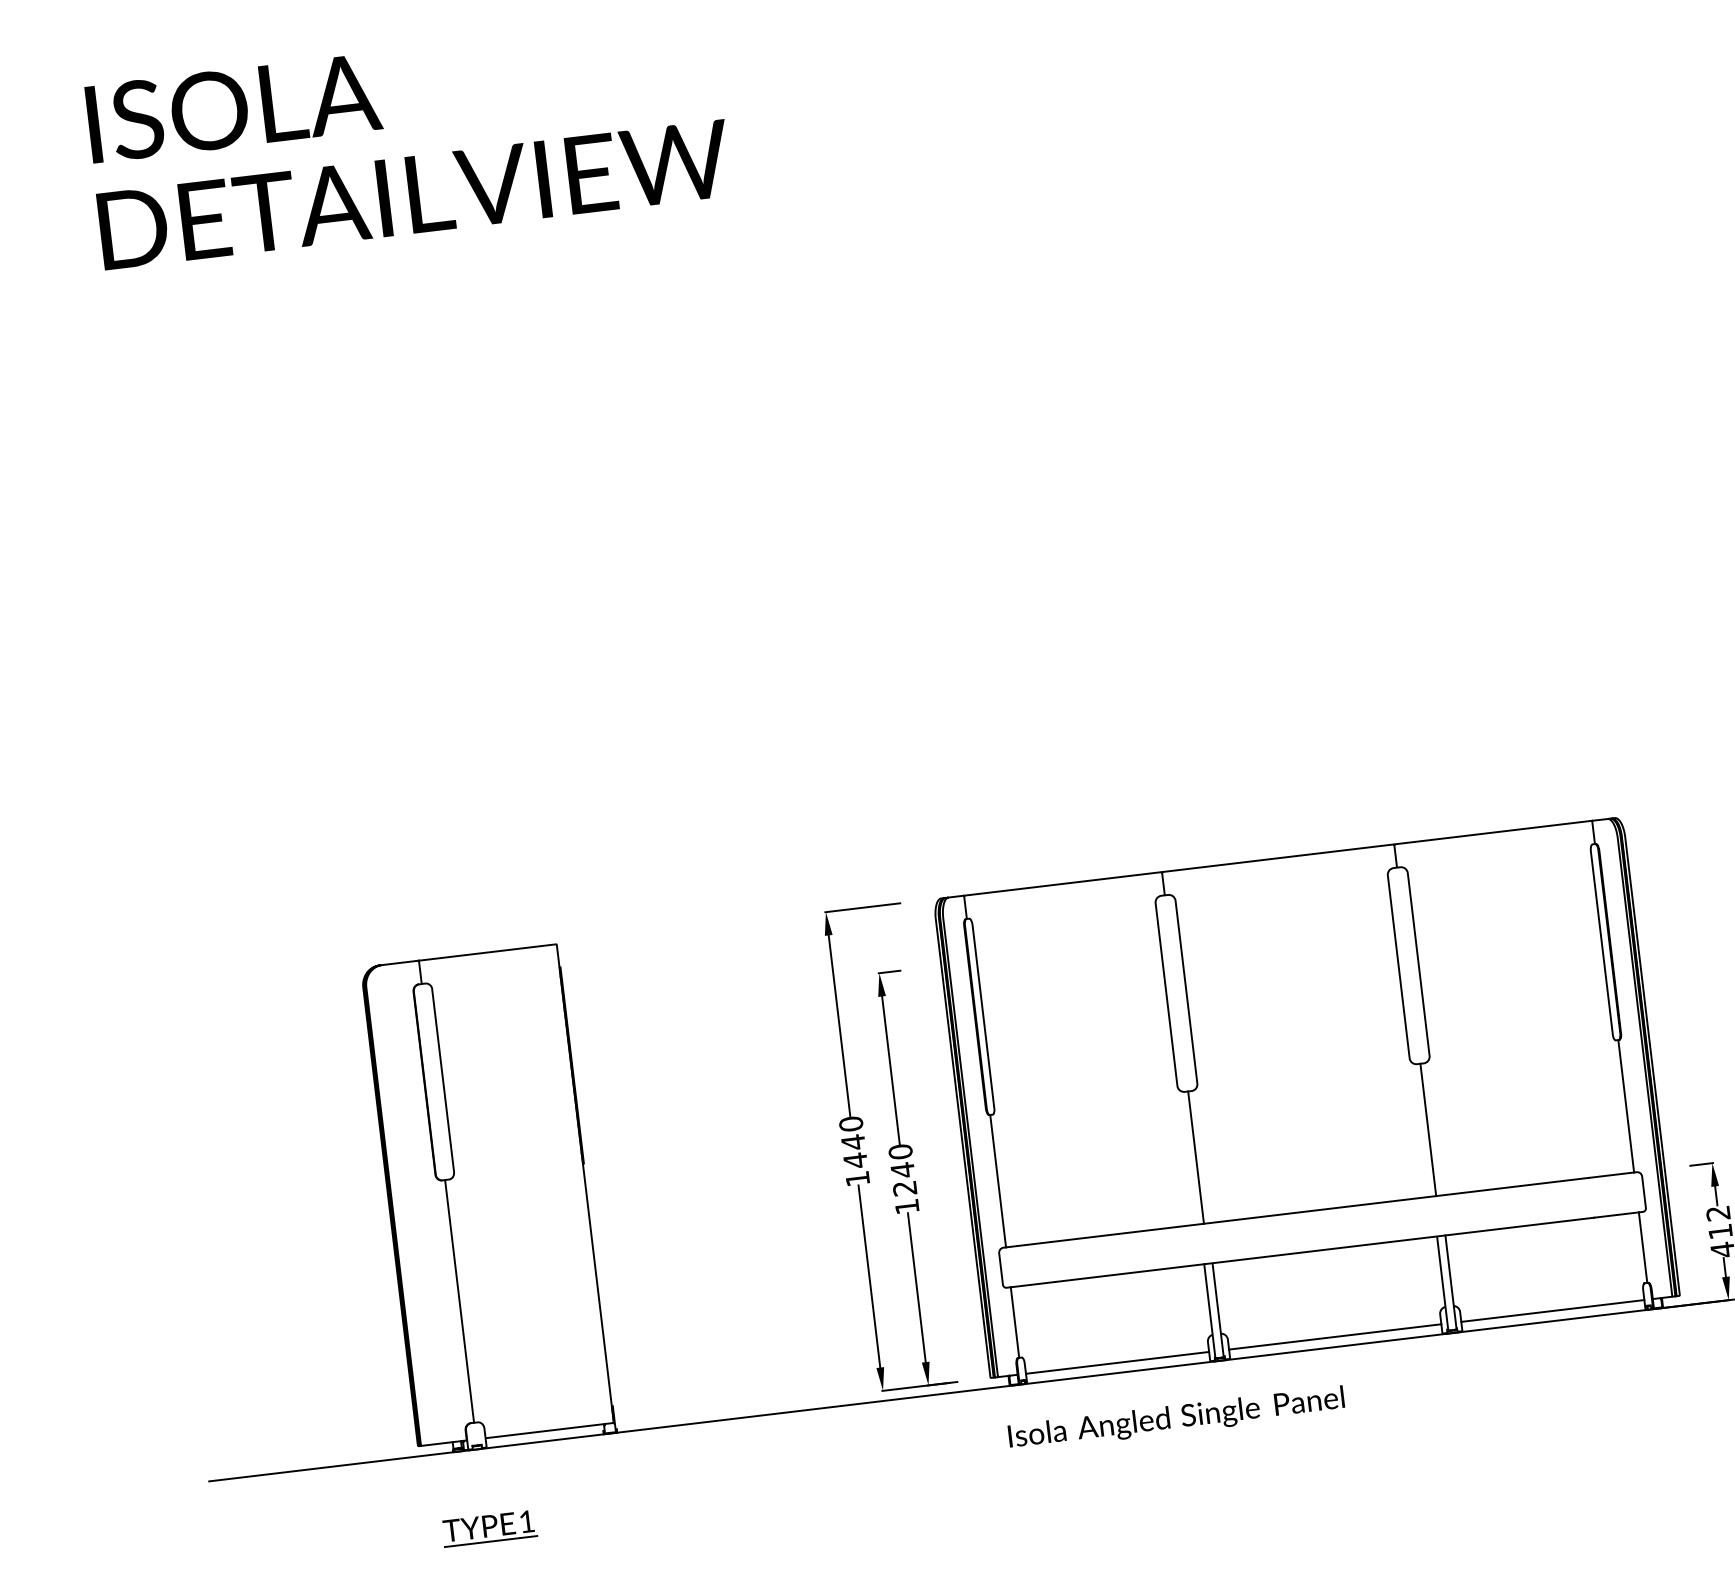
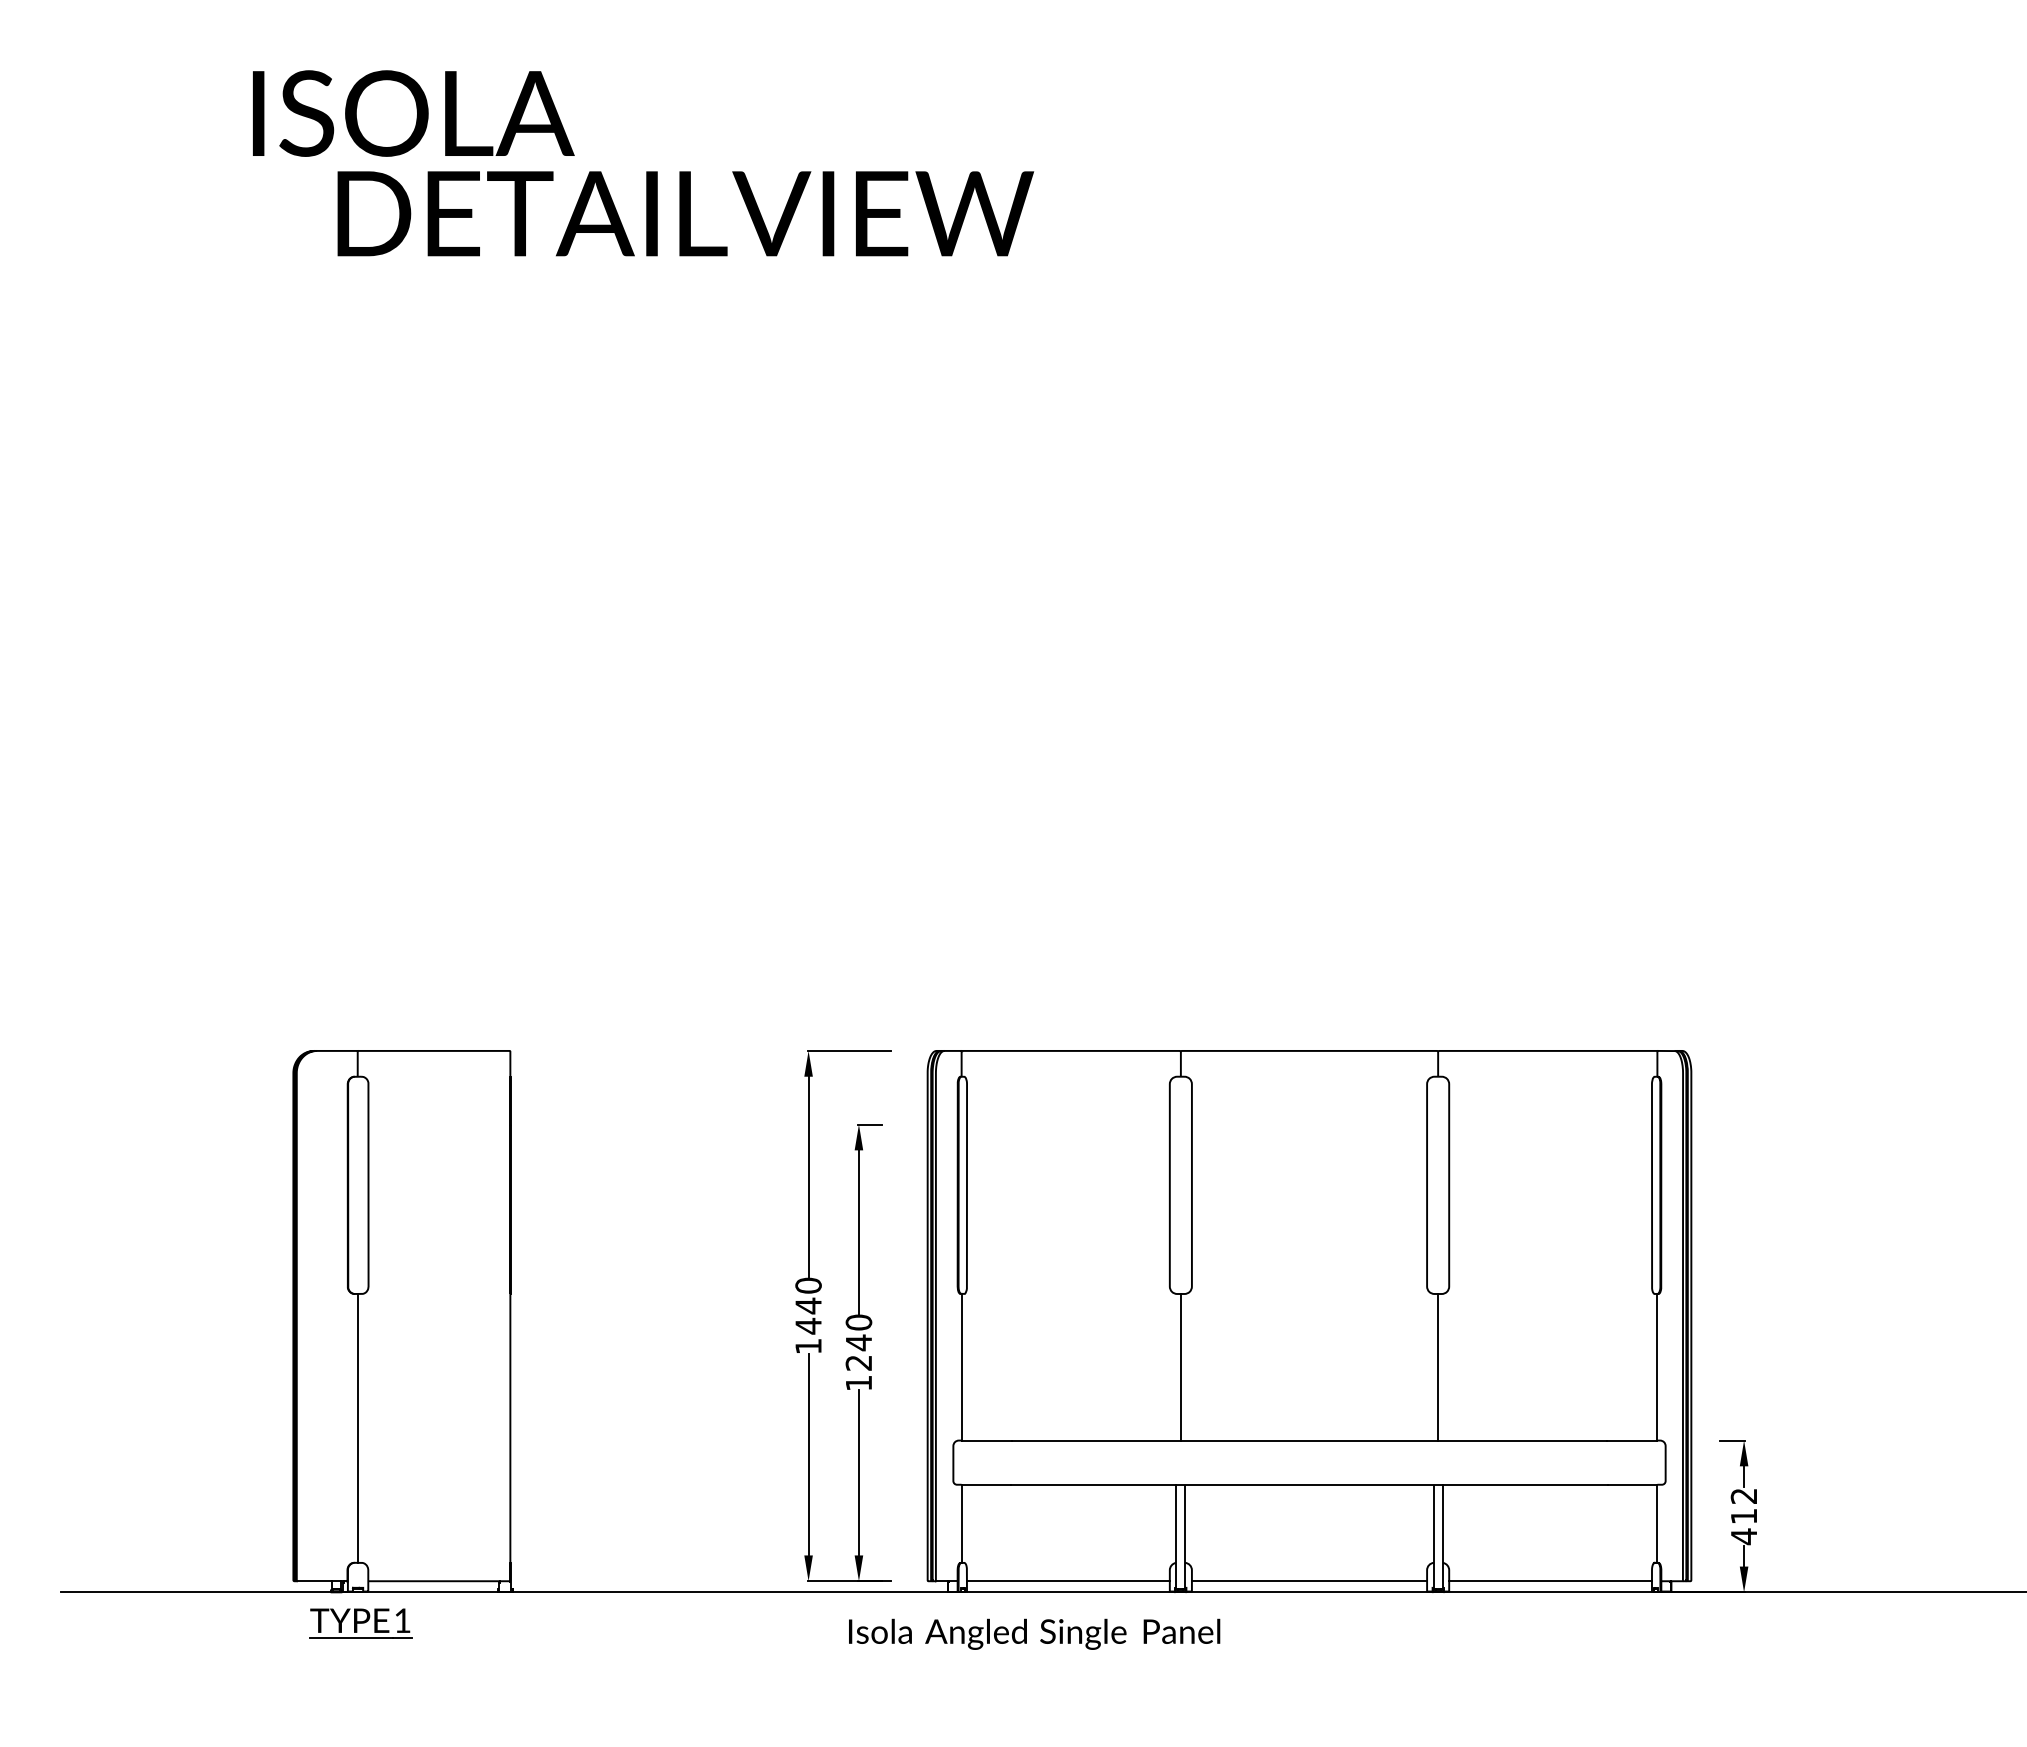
text: (233, 108) -> (413, 113), moved
text: (414, 194) -> (685, 213), moved
text: (1176, 1418) -> (1034, 1633), moved
part: (489, 1528) -> (360, 1623), moved

